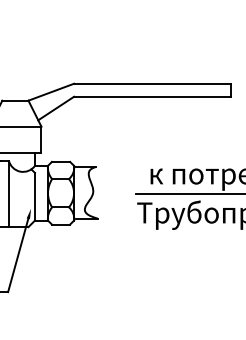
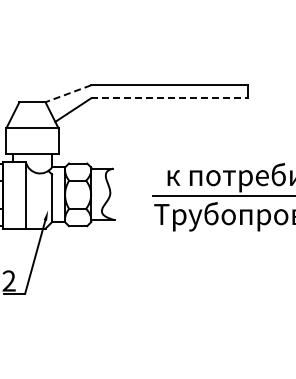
line: (50, 91) -> (67, 93), solid -> dashed
line: (152, 96) -> (169, 98), solid -> dashed

